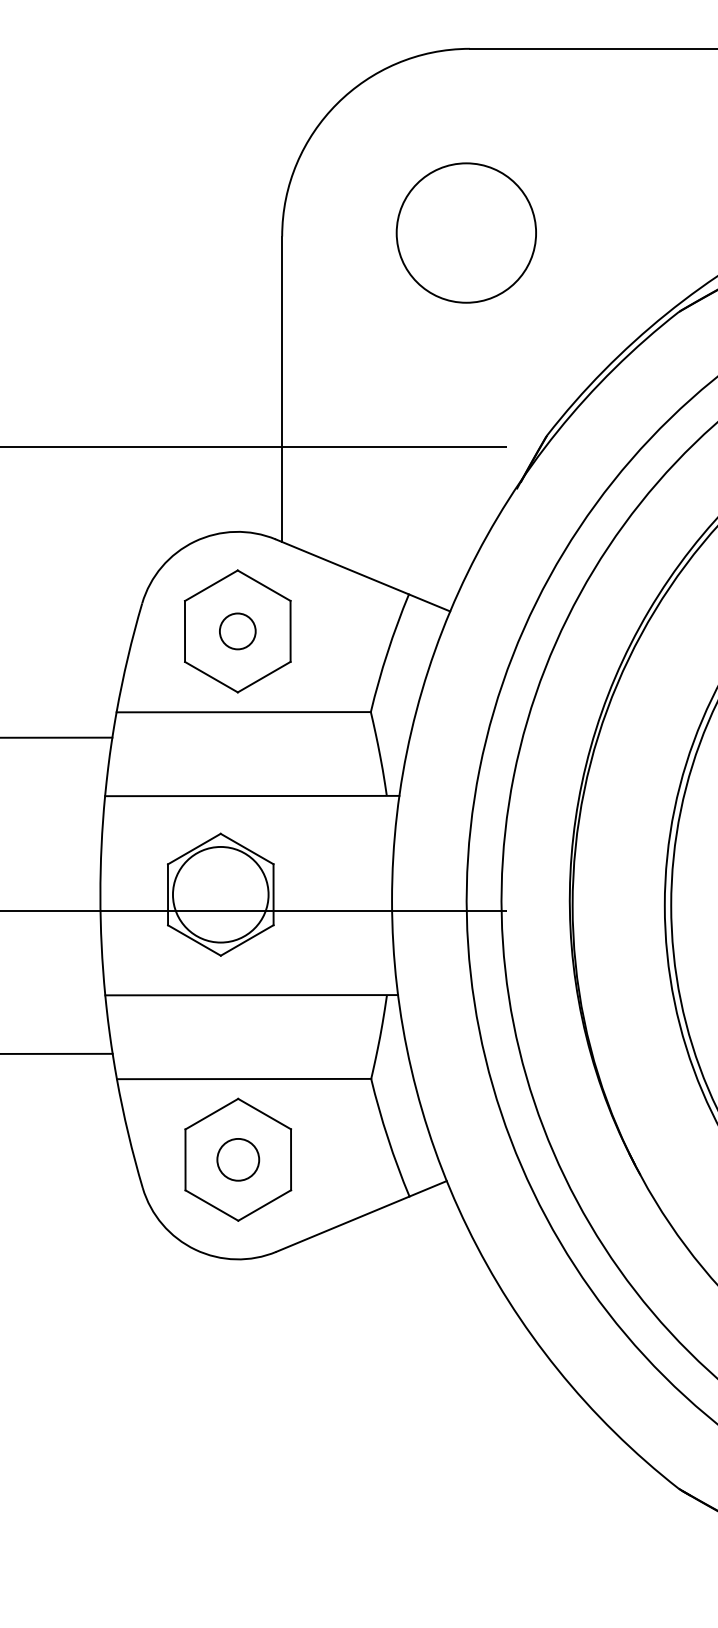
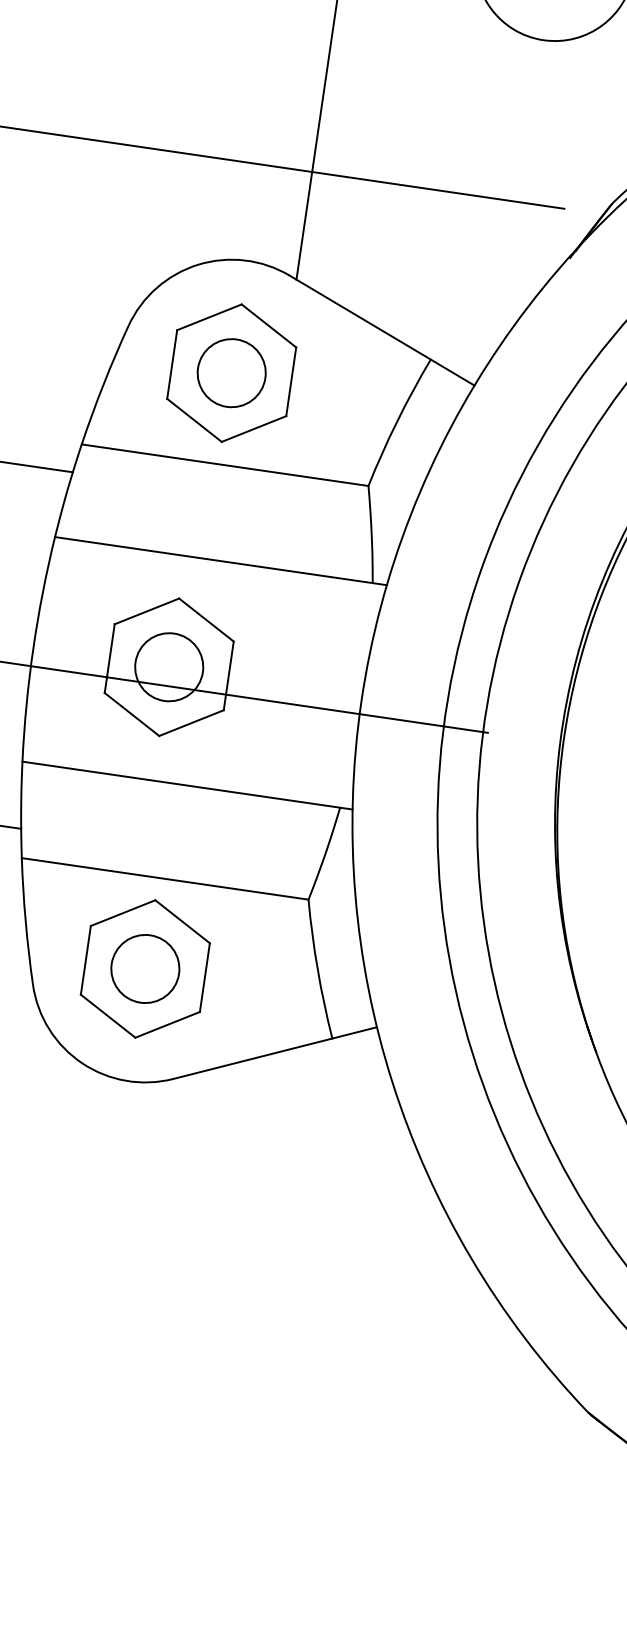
circle: (237, 631) -> (231, 373), size x1.67
circle: (220, 894) -> (168, 666), size x0.62
circle: (238, 1159) -> (145, 968), size x1.43

